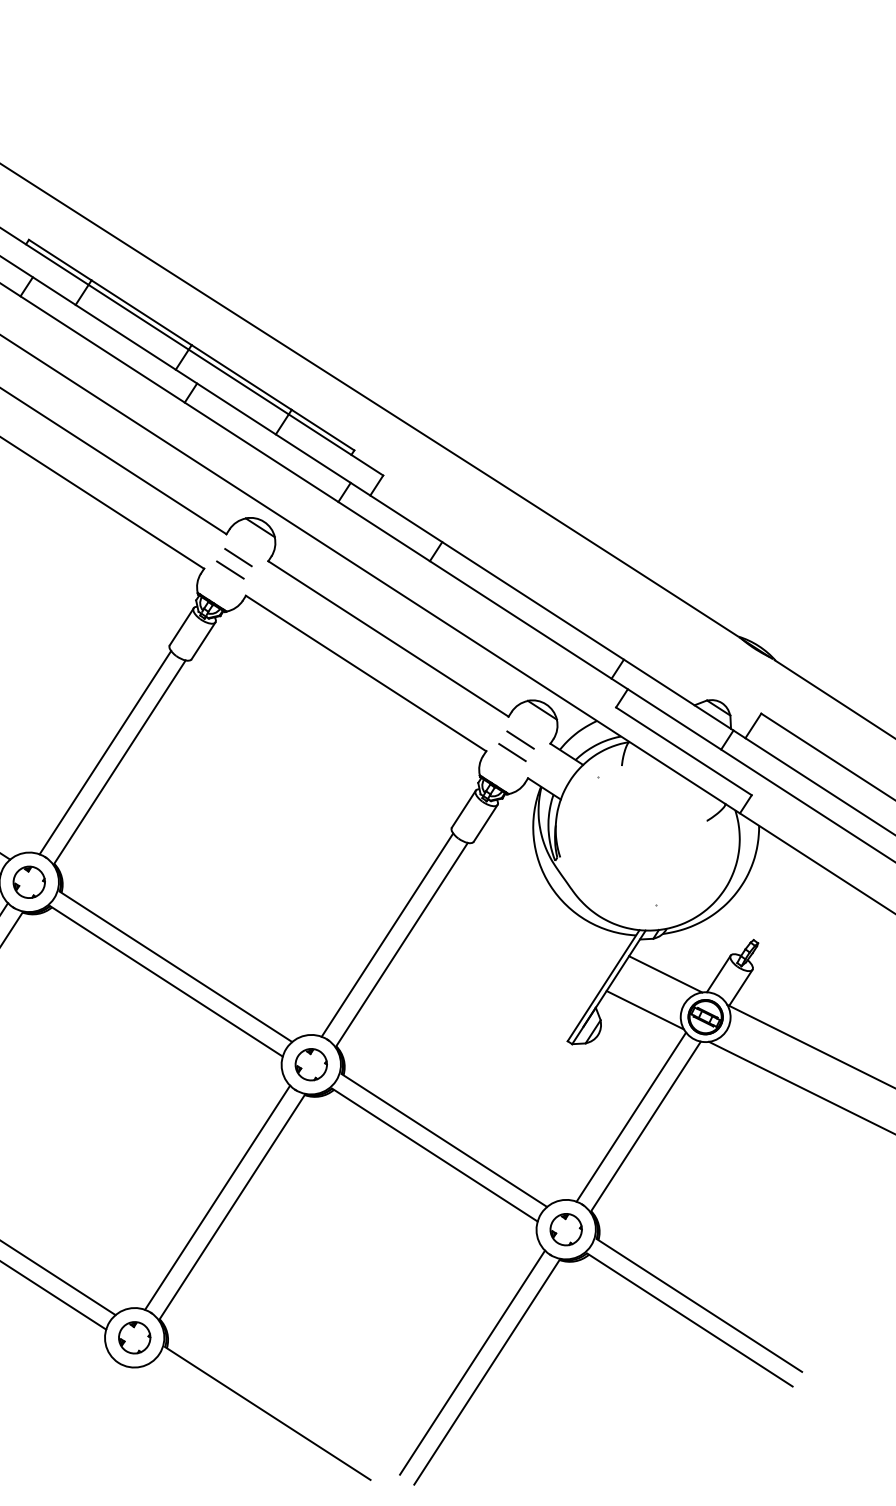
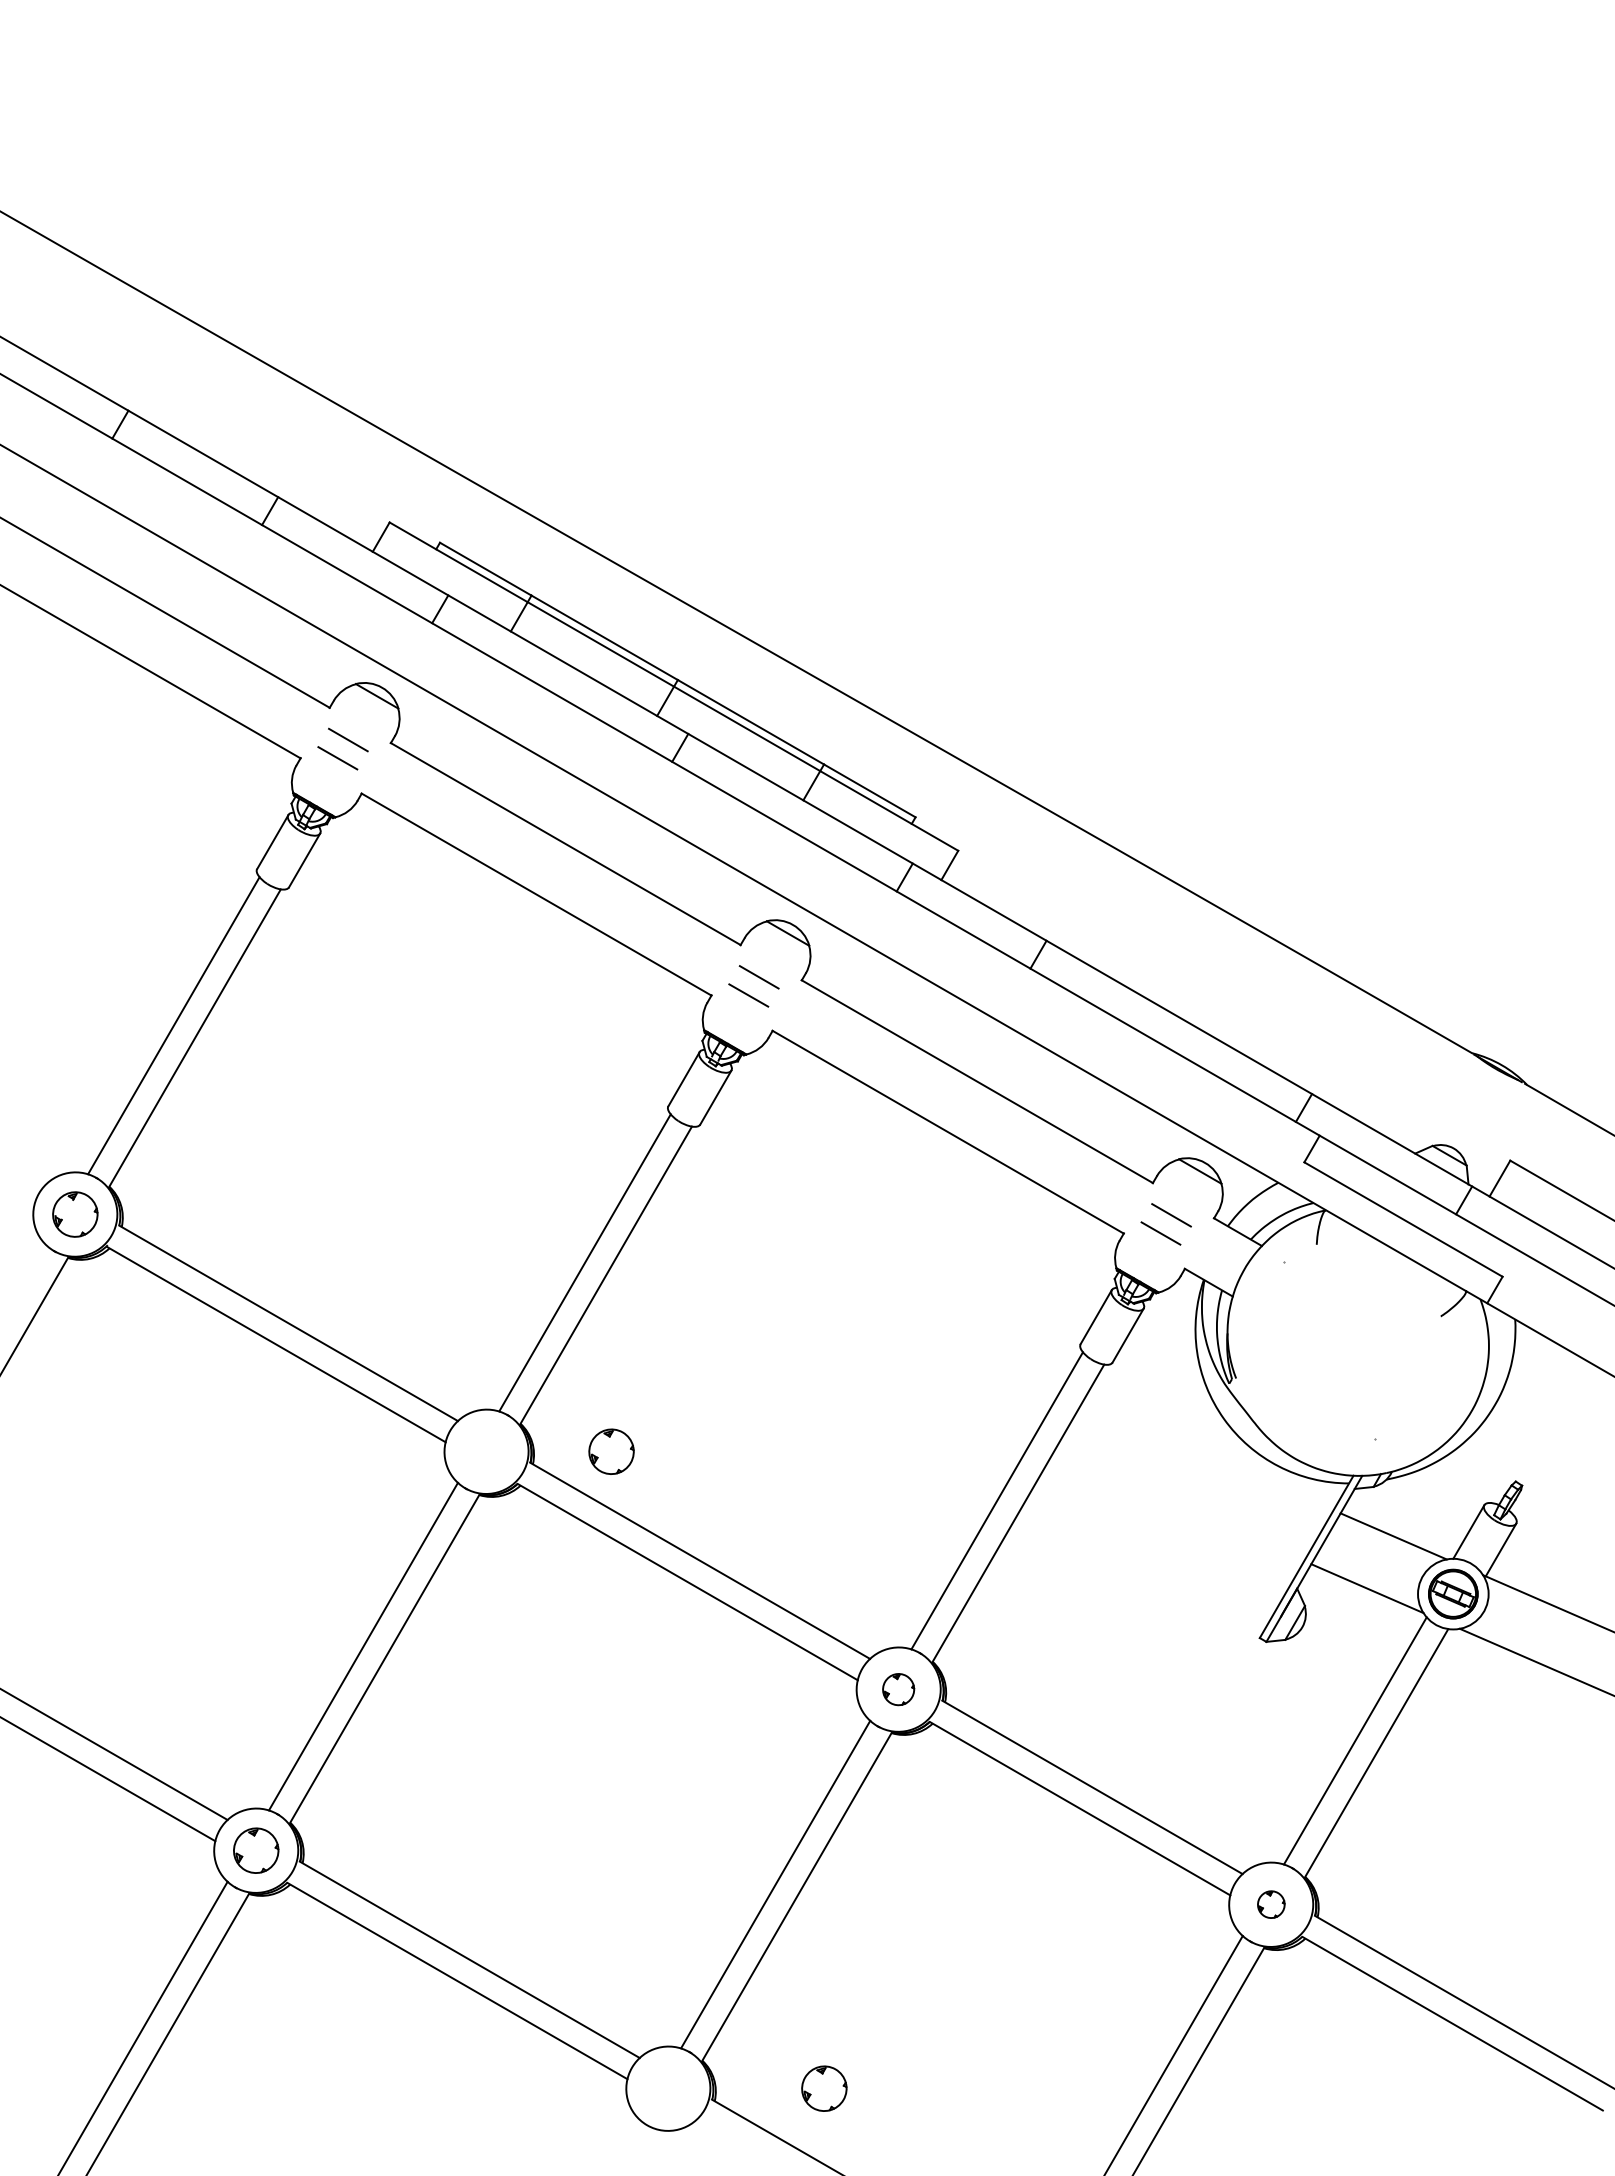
part: (29, 882) -> (611, 1451), moved
part: (311, 1064) -> (898, 1689), size x0.7
part: (566, 1229) -> (1271, 1904), size x0.6
part: (134, 1337) -> (824, 2088), moved

